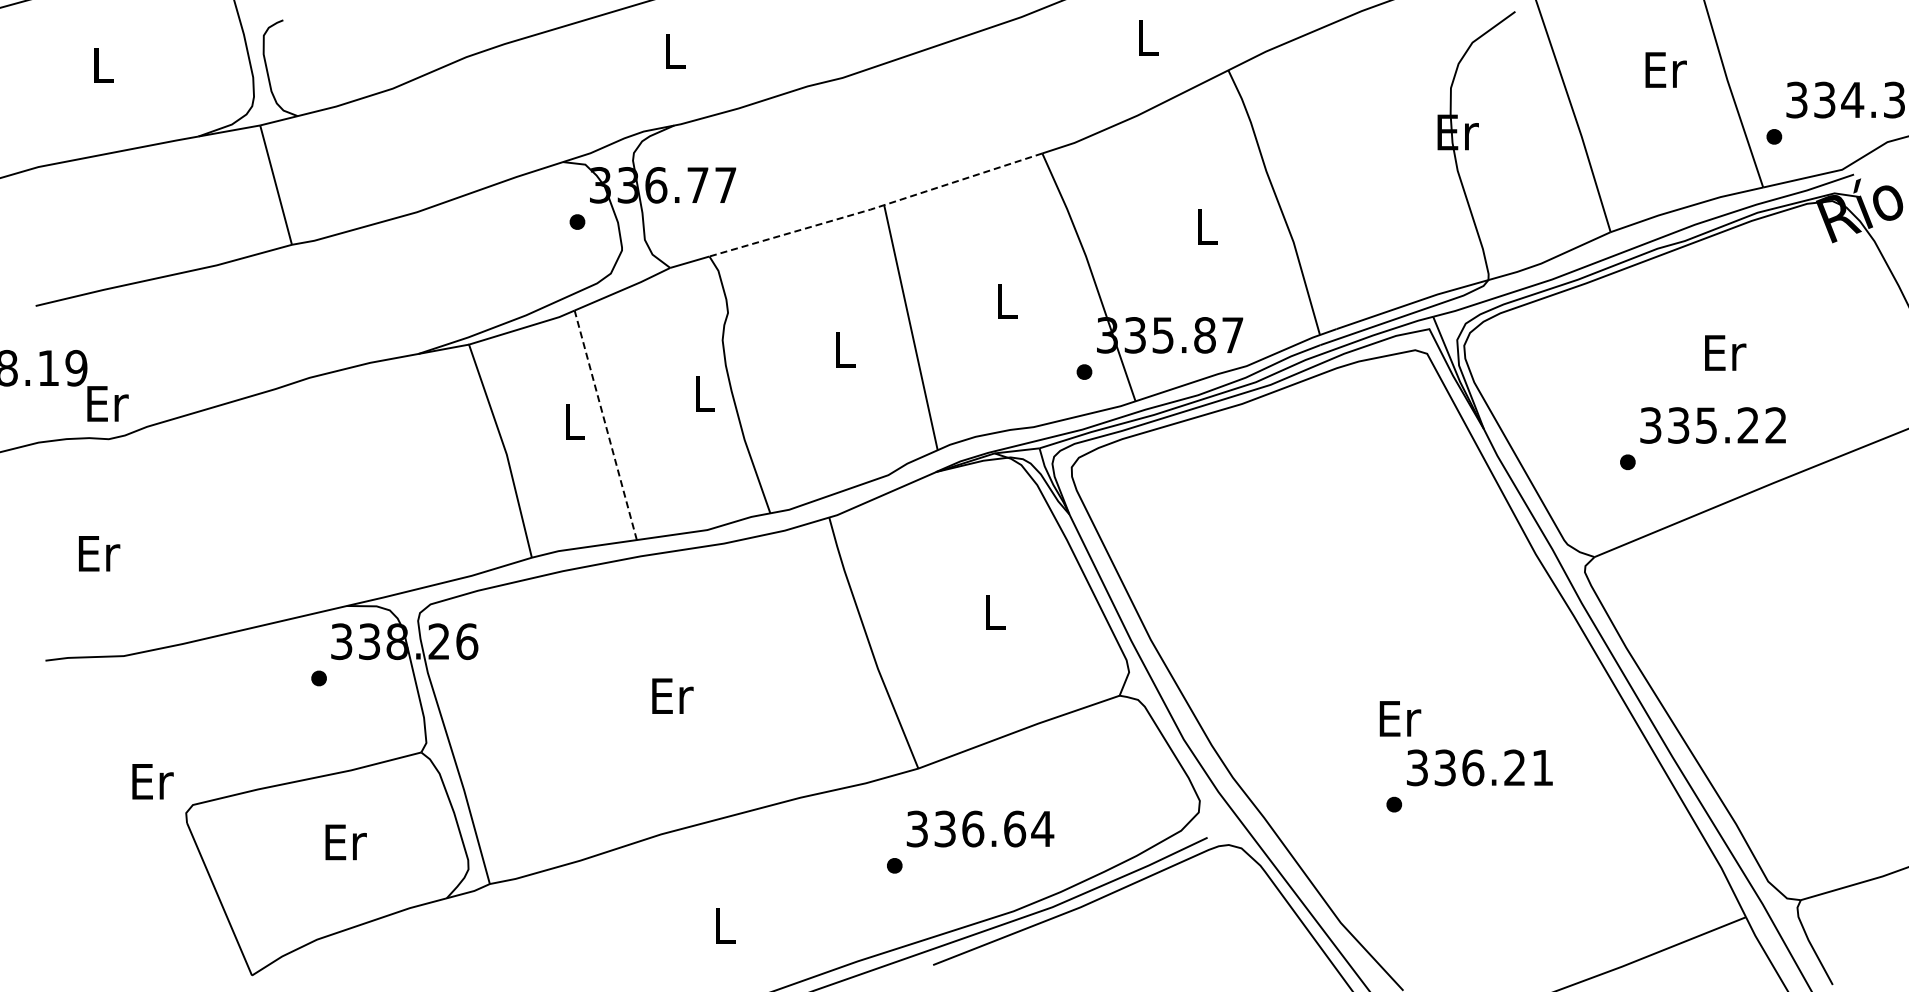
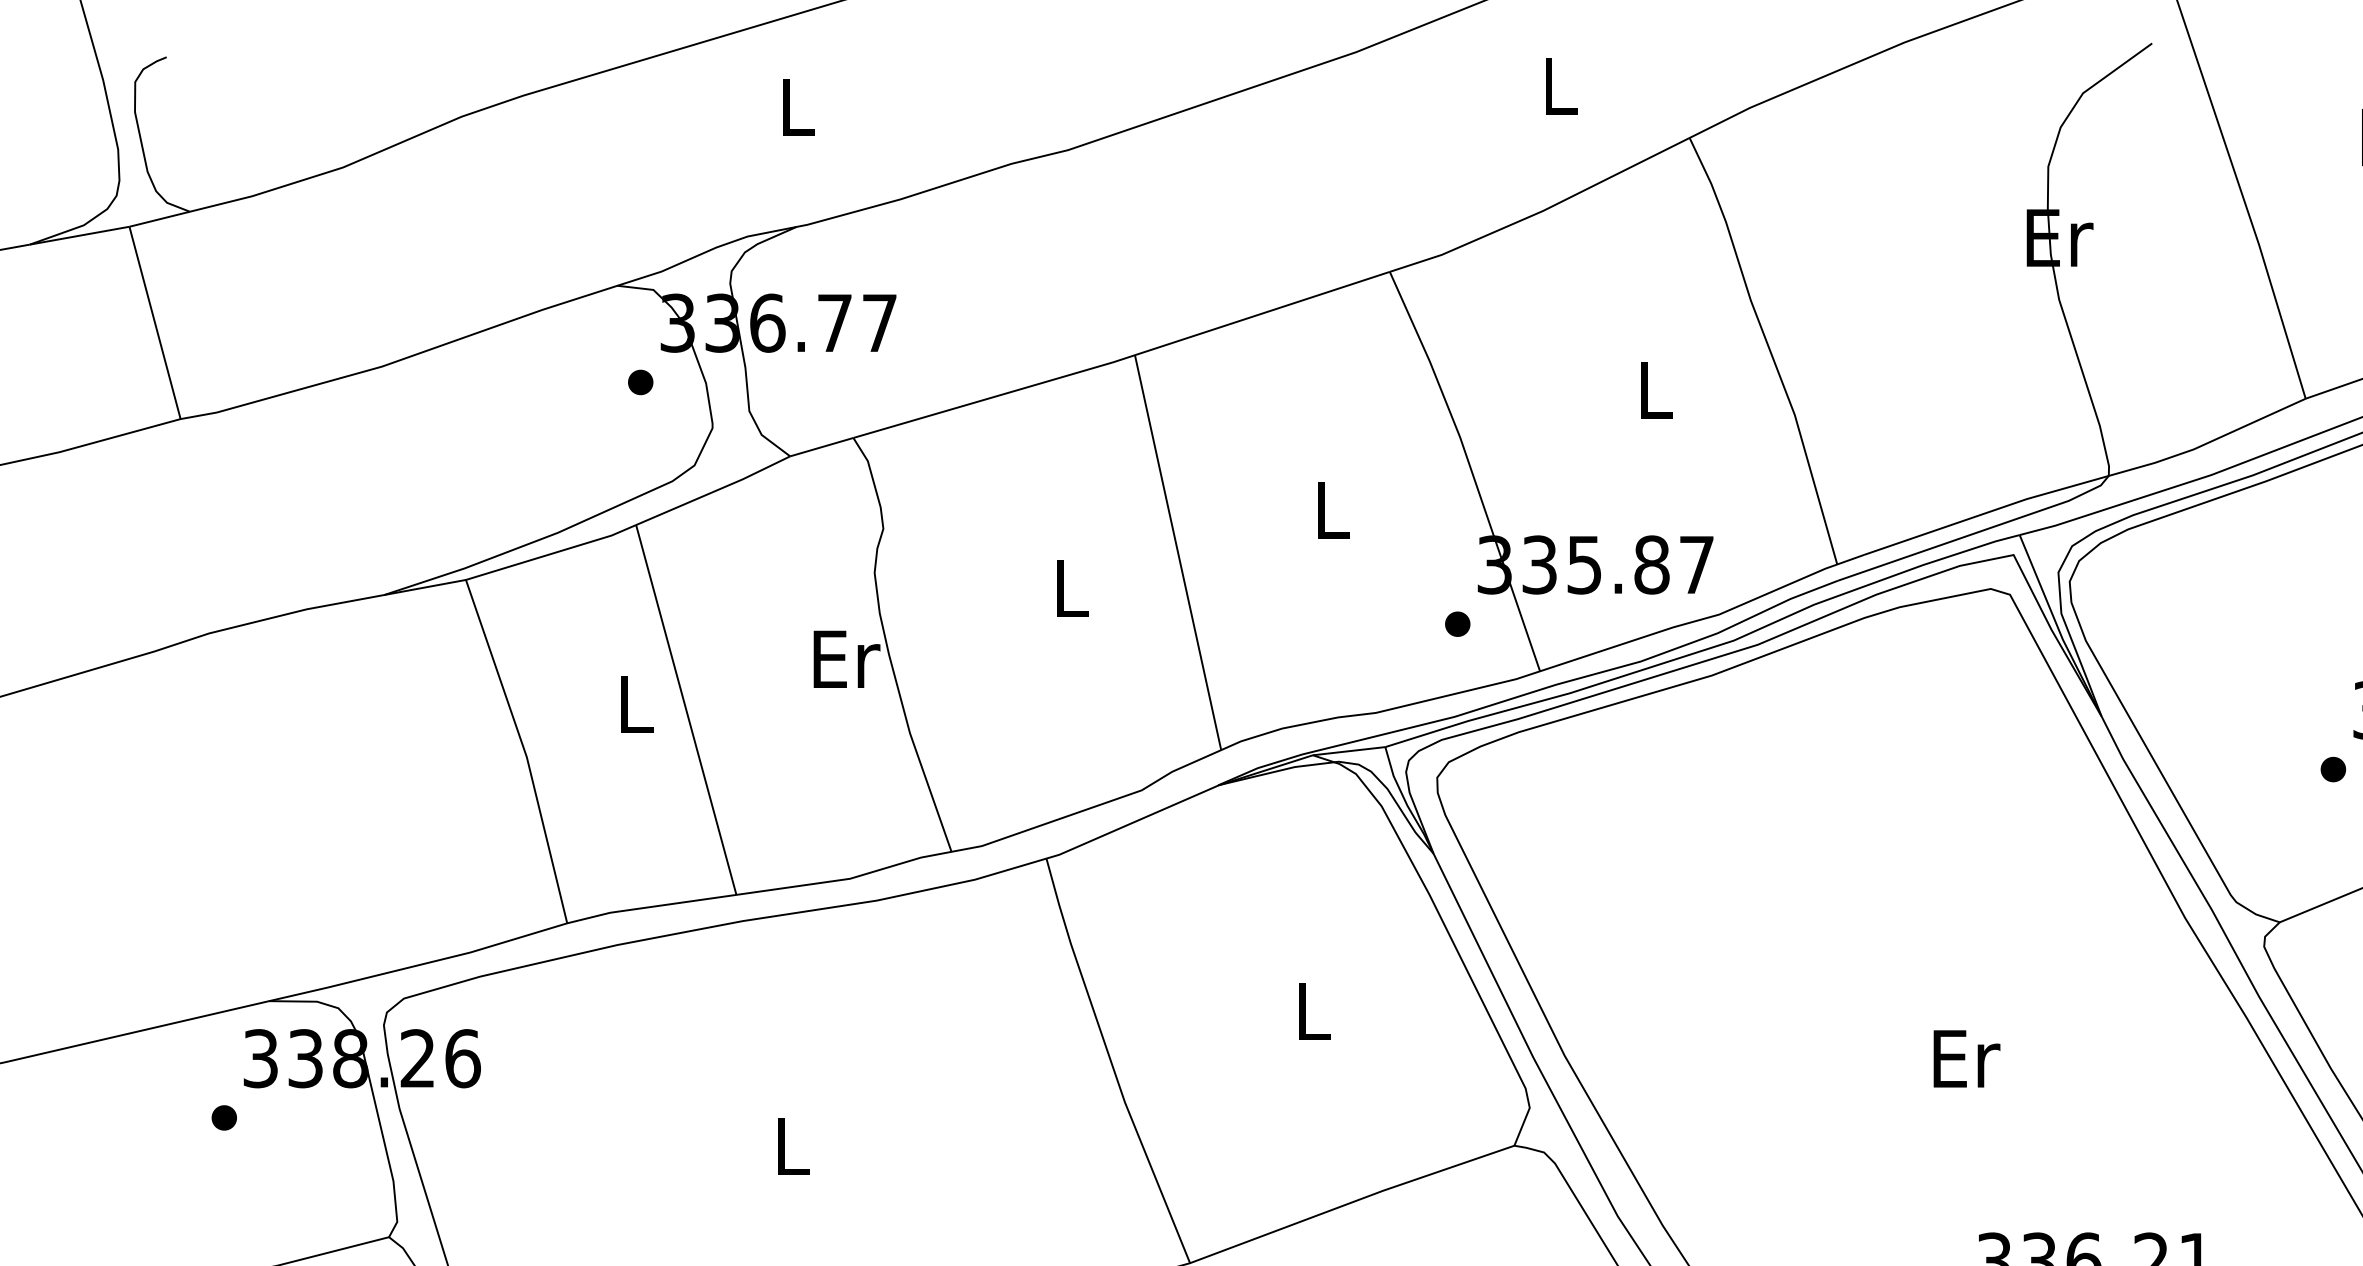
line: (876, 207) -> (1122, 358), dashed -> solid
text: (705, 393) -> (847, 658), L -> Er
line: (605, 425) -> (685, 710), dashed -> solid
text: (672, 695) -> (793, 1145), Er -> L
text: (1400, 718) -> (1967, 1058), moved

